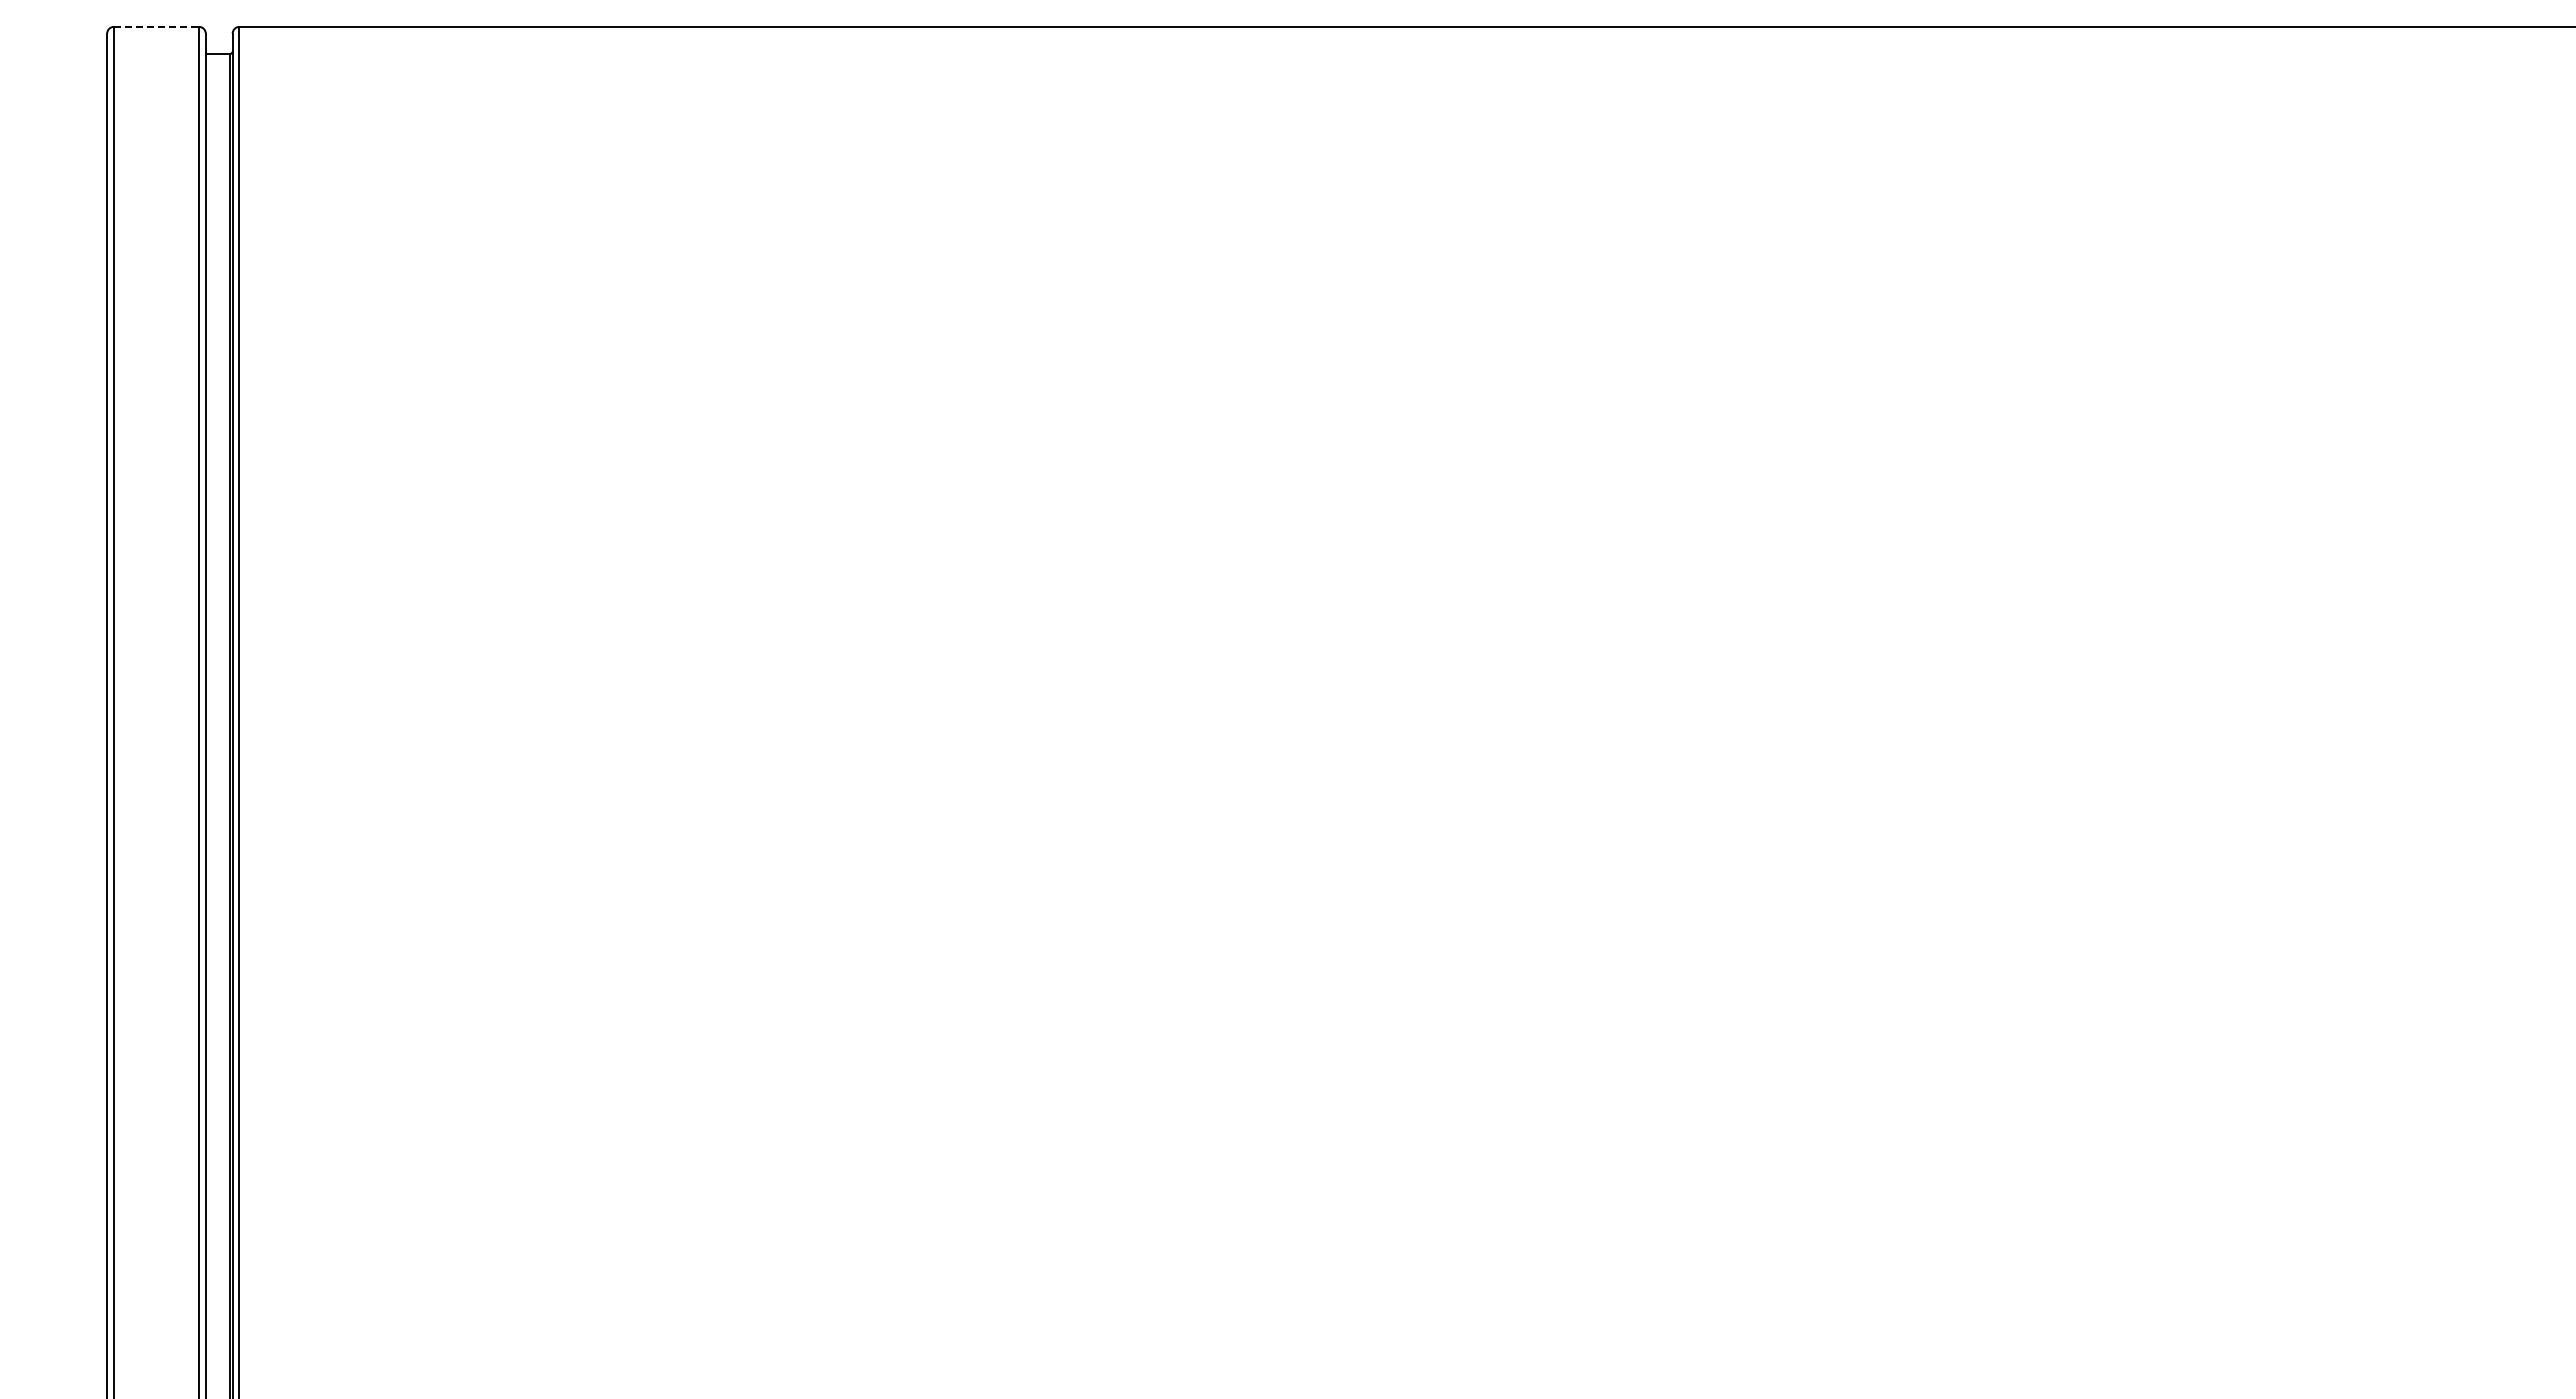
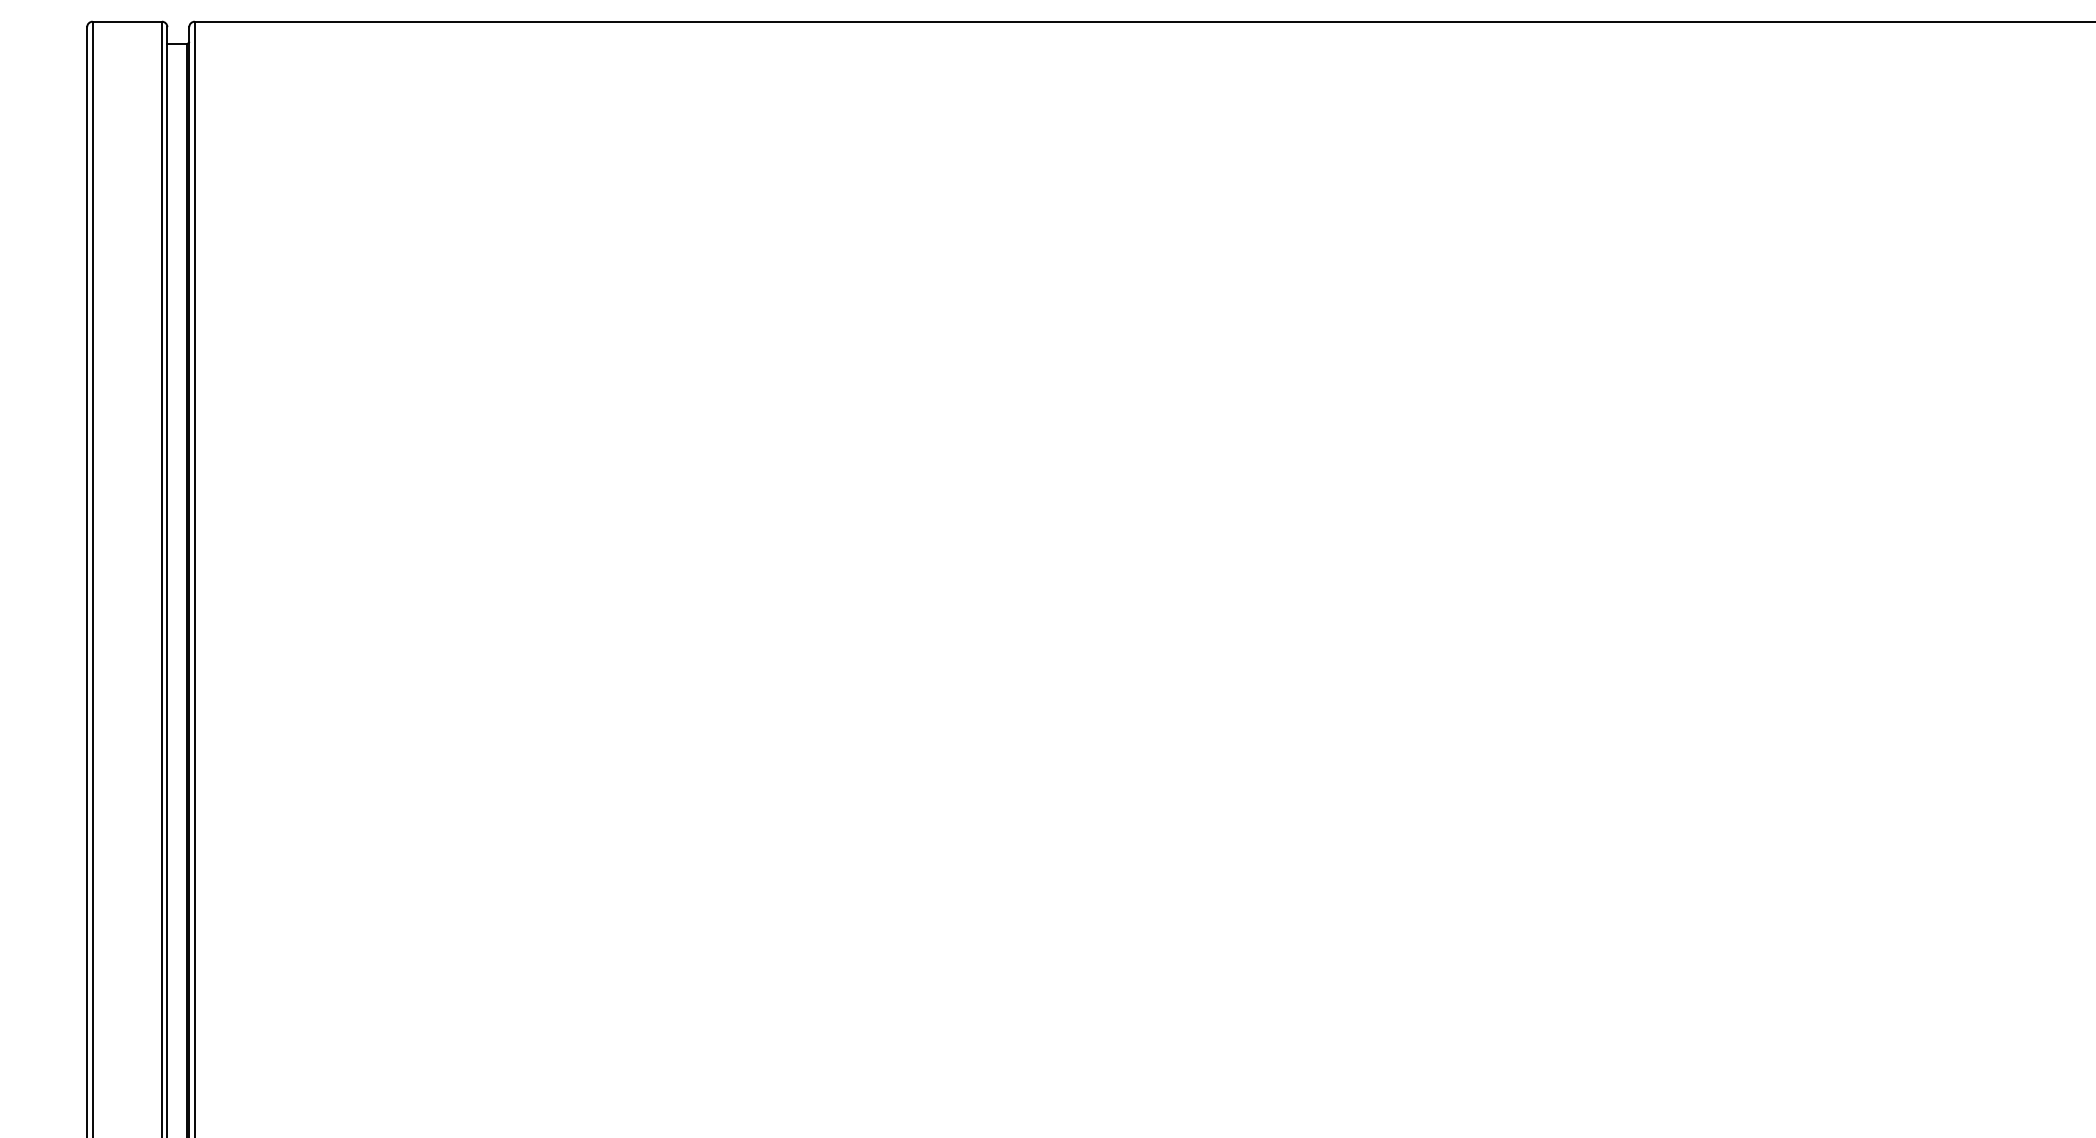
line: (156, 26) -> (127, 21), dashed -> solid

